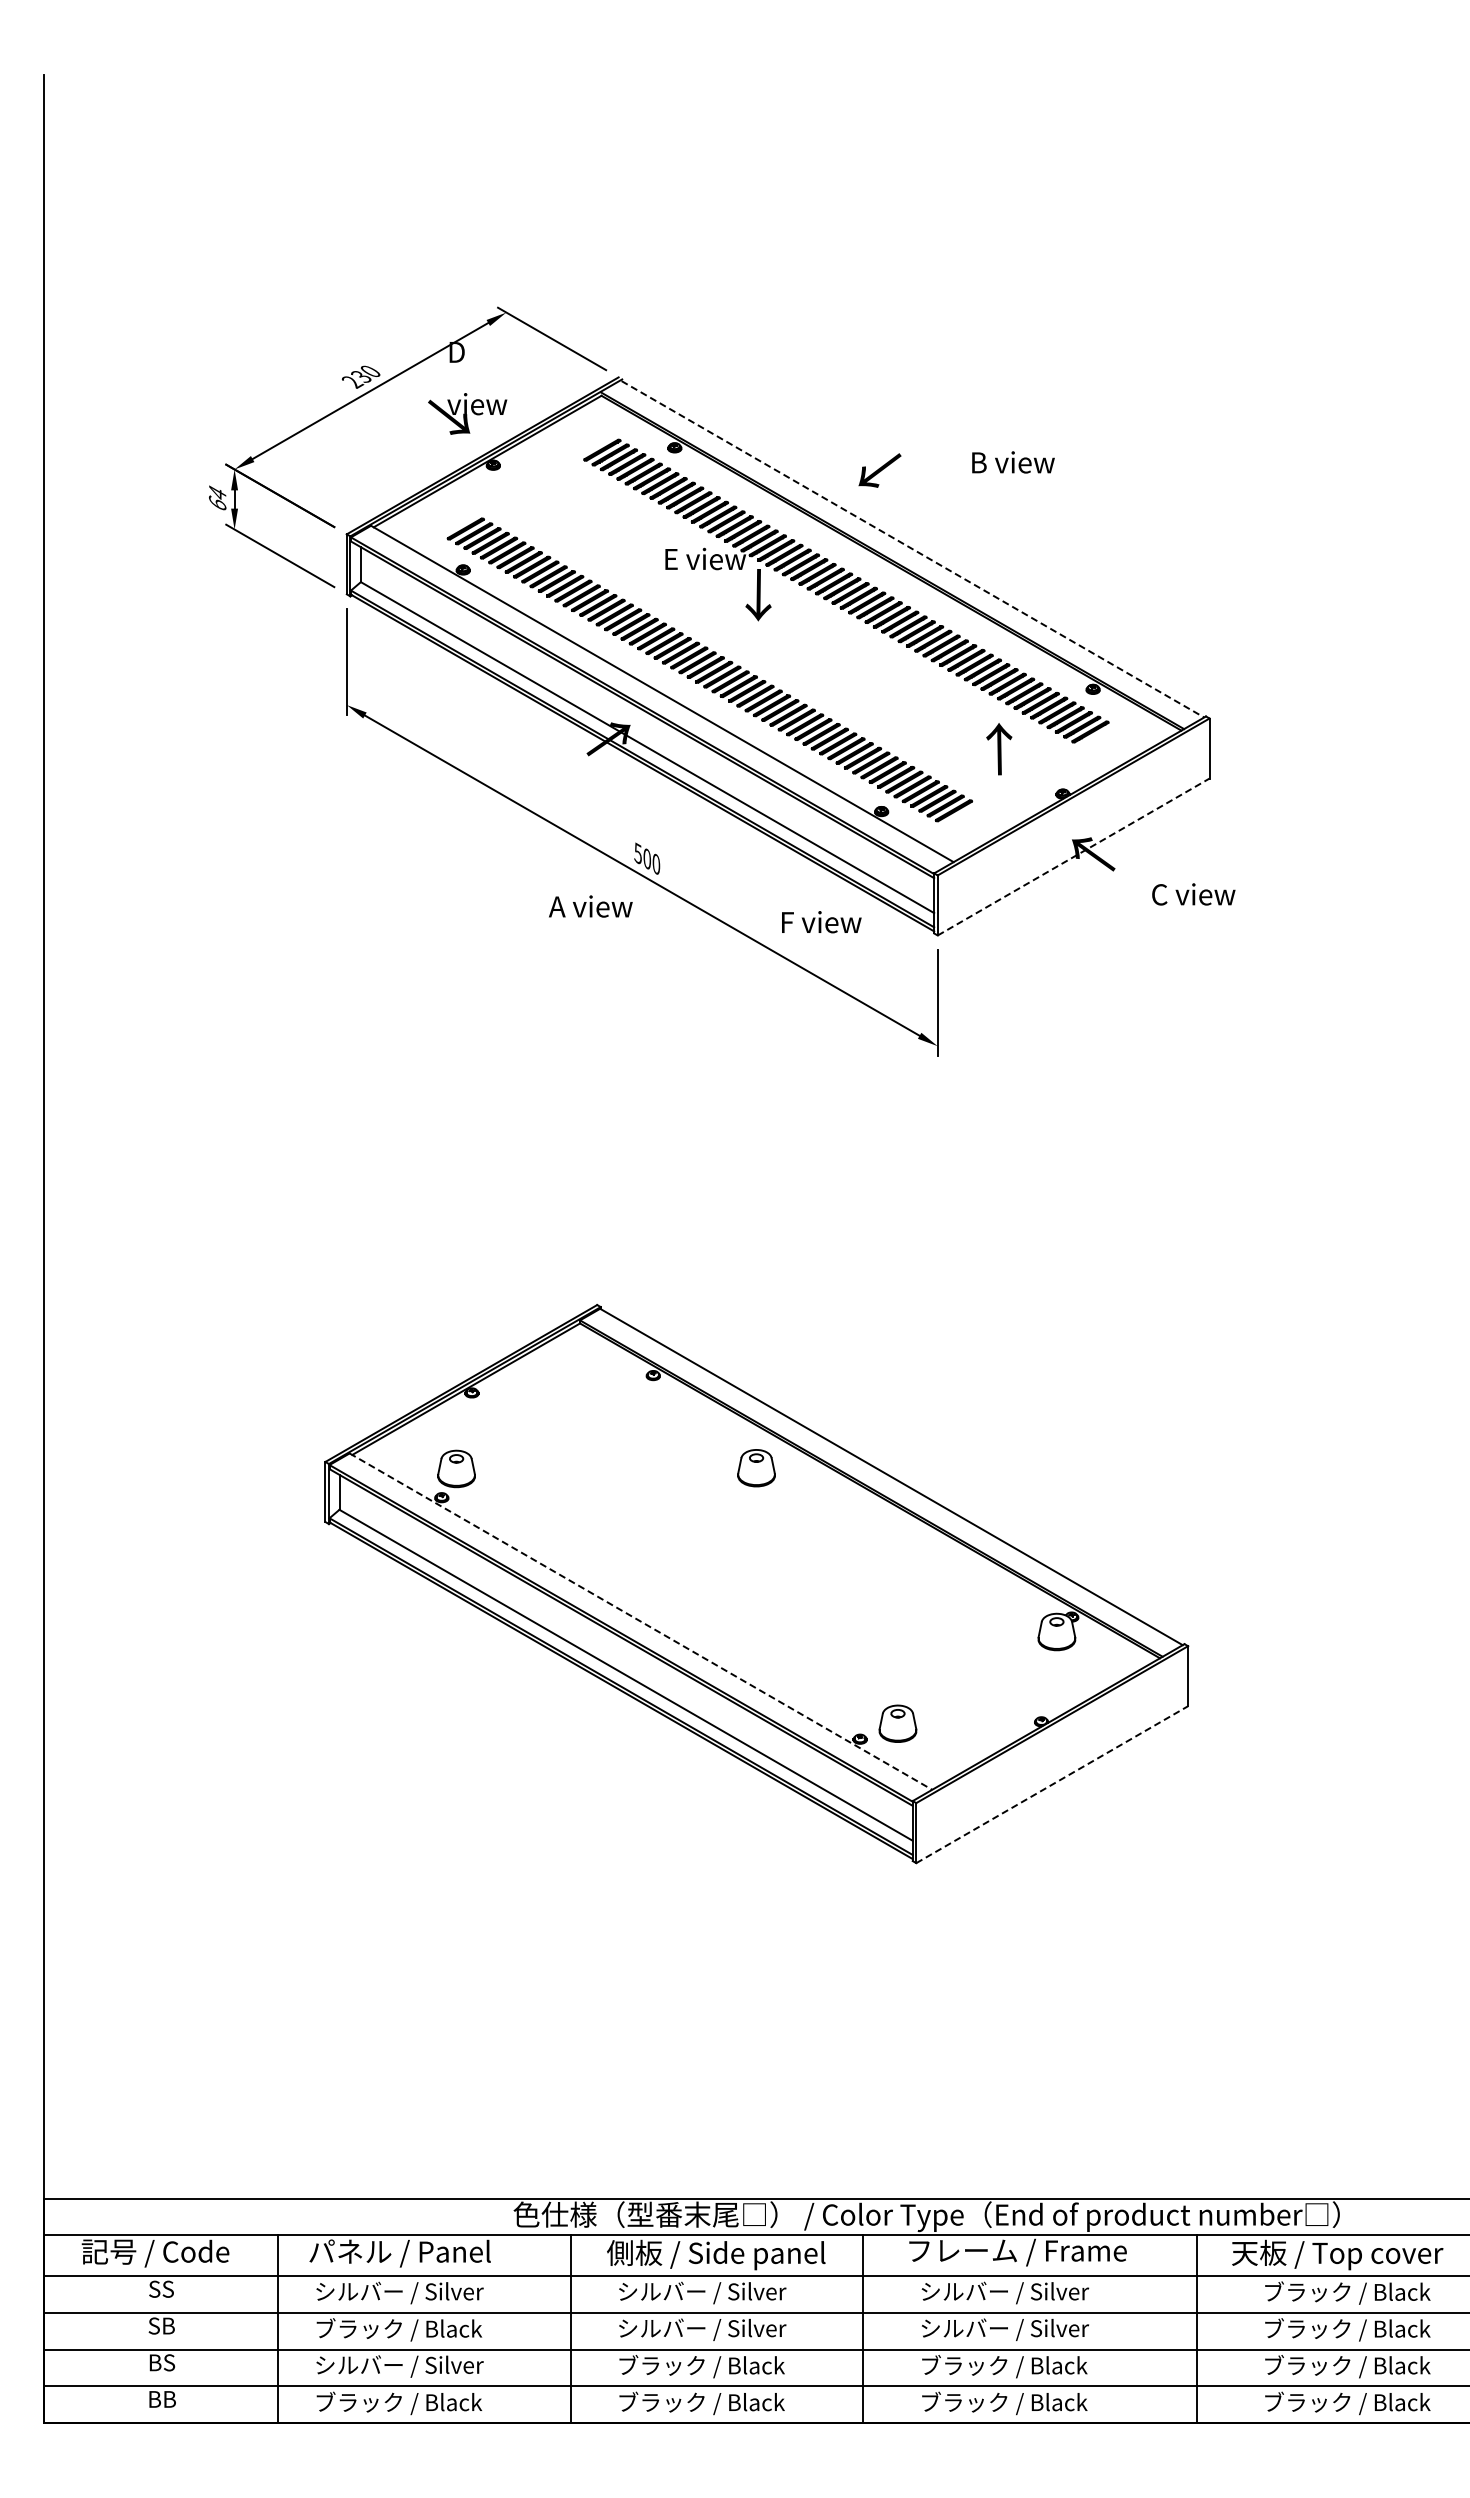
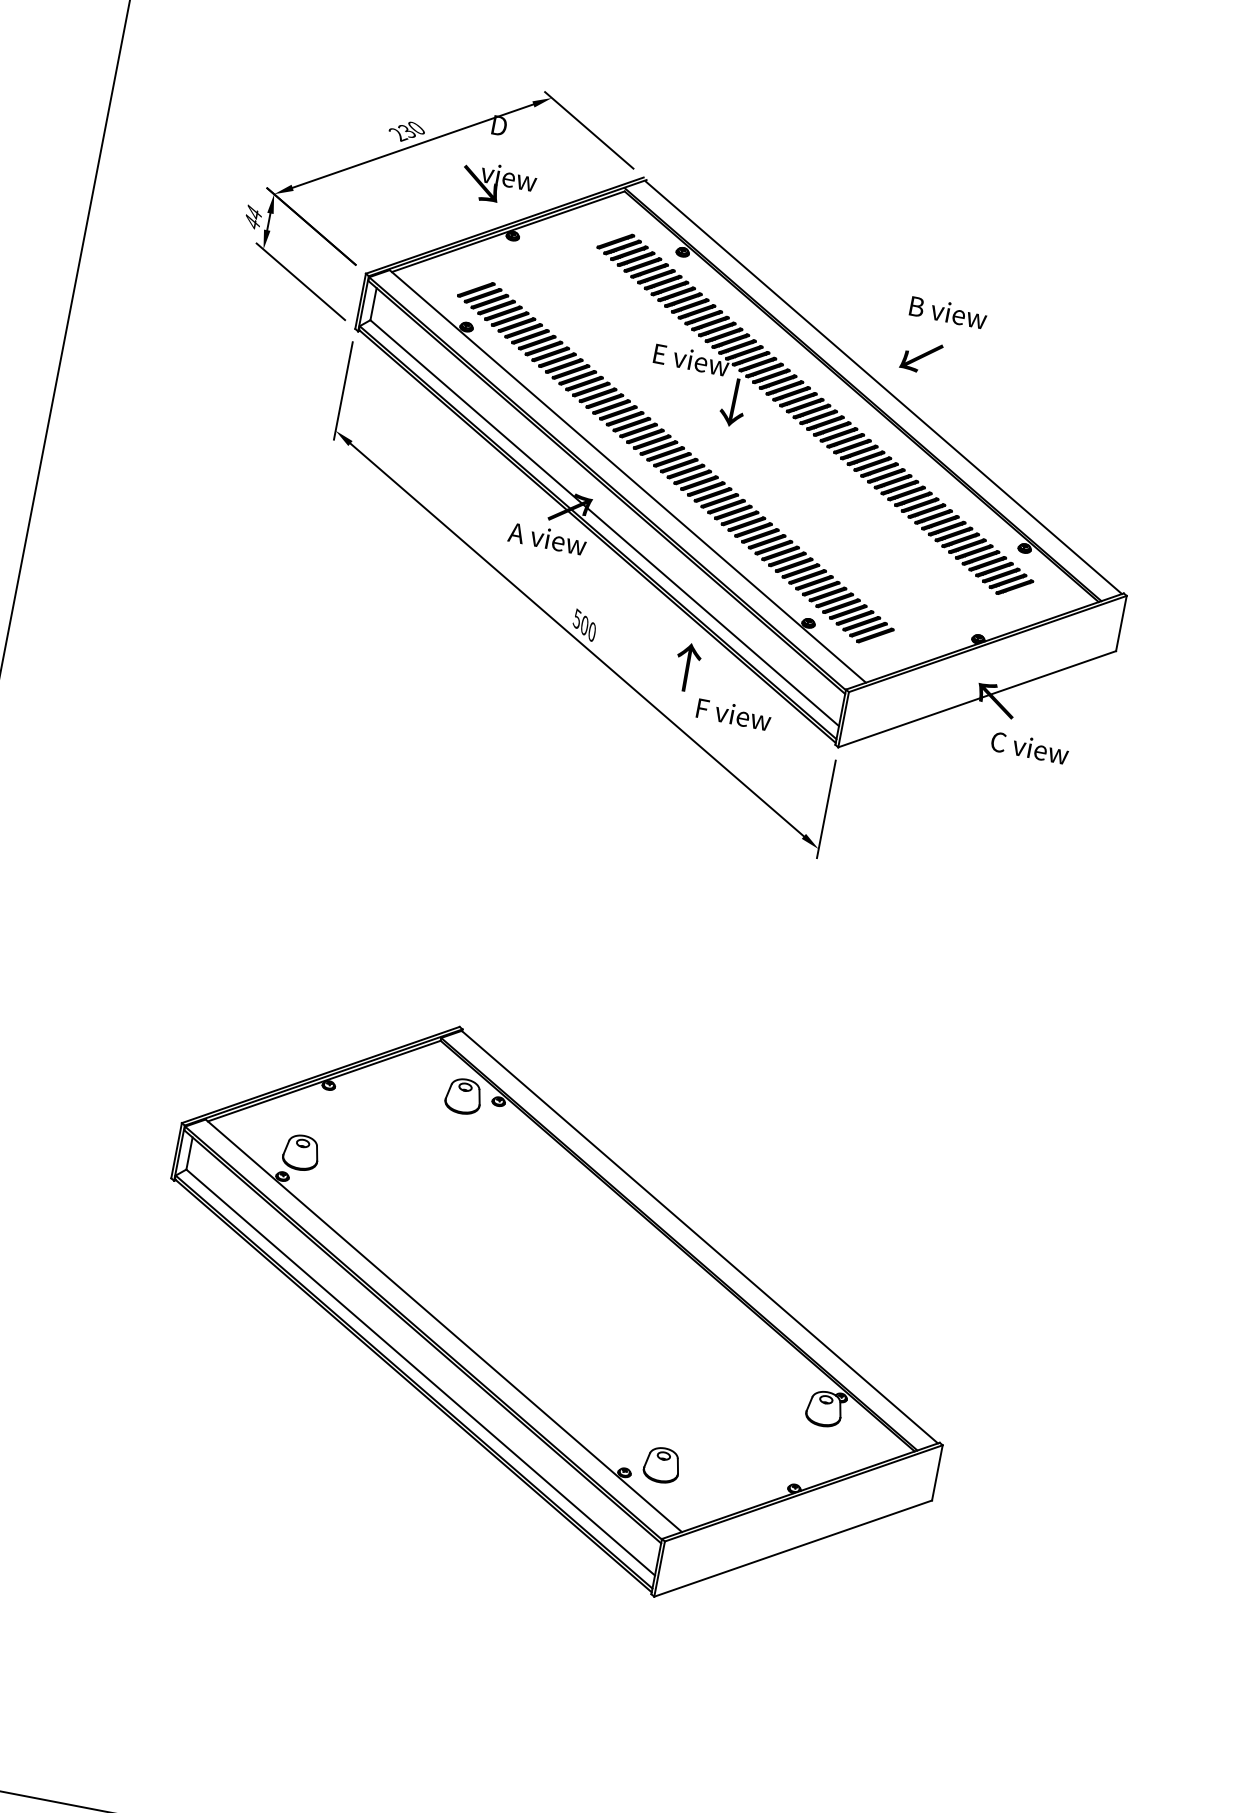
text: (1013, 462) -> (948, 312), moved
text: (879, 470) -> (920, 356), moved
text: (217, 502) -> (252, 221), 64 -> 44
line: (913, 549) -> (884, 388), dashed -> solid
text: (999, 749) -> (687, 667), moved
line: (1073, 857) -> (976, 699), dashed -> solid
text: (1193, 894) -> (1029, 747), moved
text: (590, 906) -> (547, 538), moved
part: (756, 1468) -> (463, 1096), moved
line: (641, 1621) -> (444, 1325), dashed -> solid
line: (1052, 1784) -> (793, 1548), dashed -> solid

